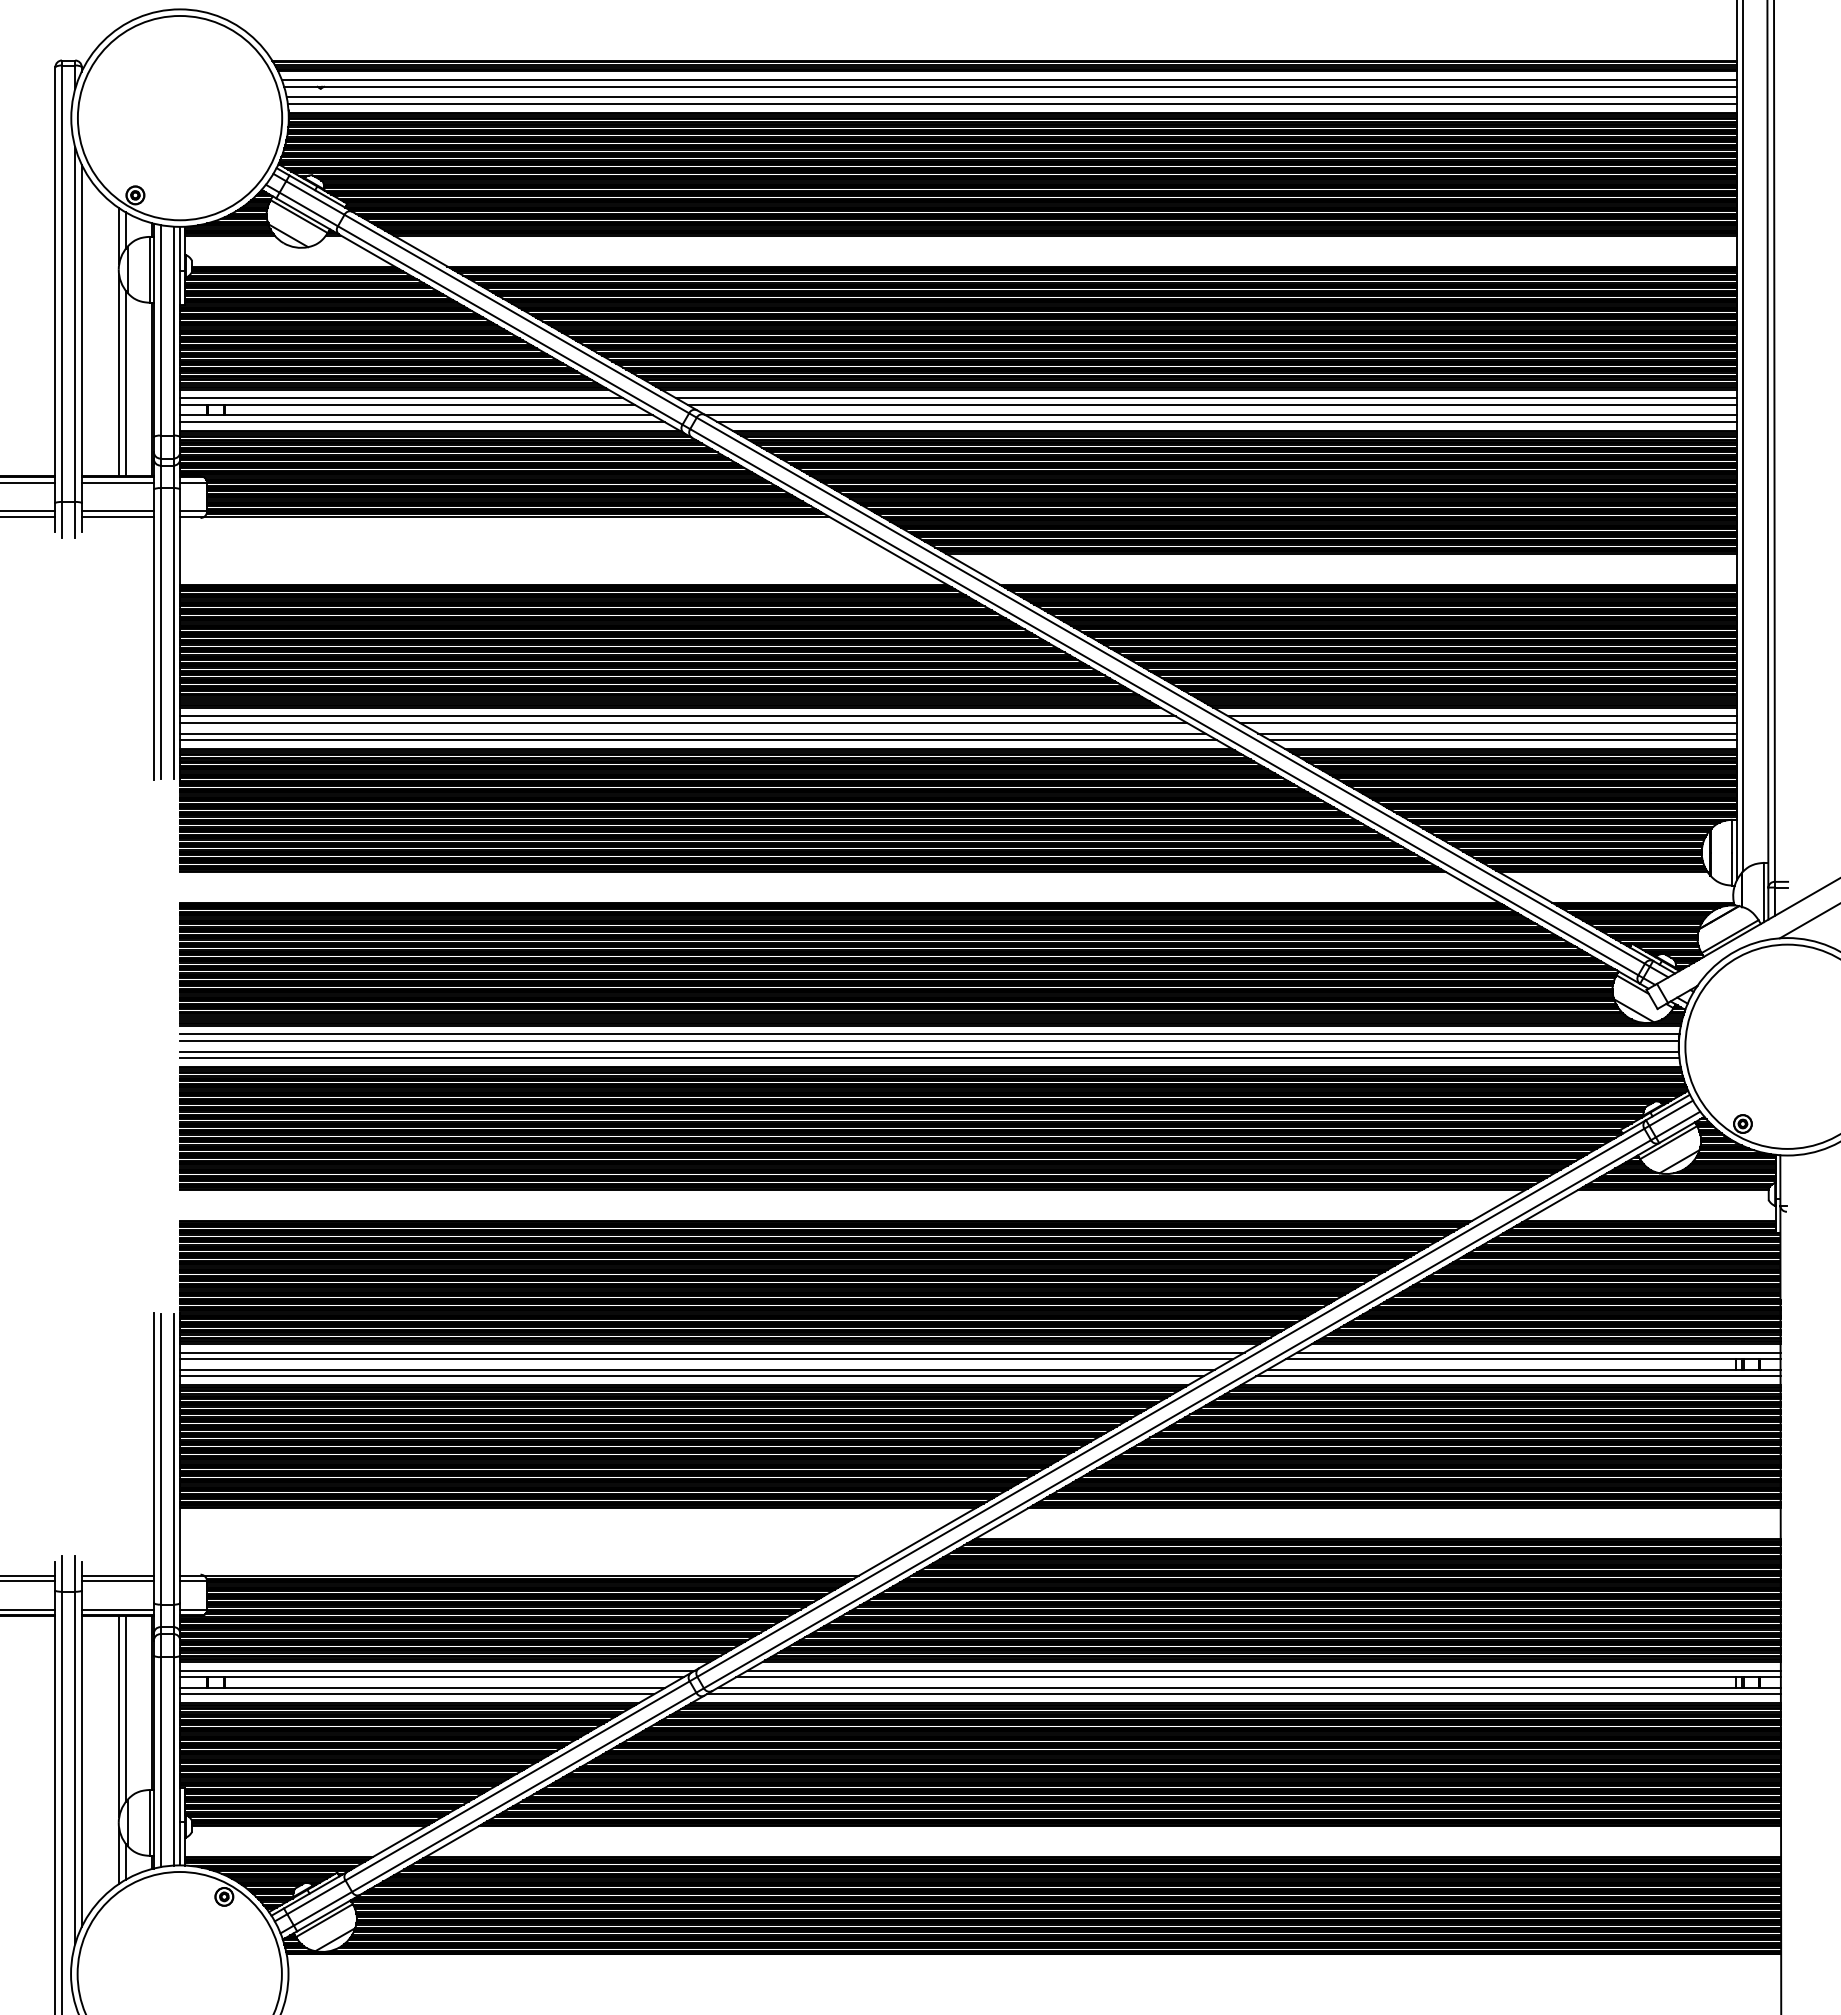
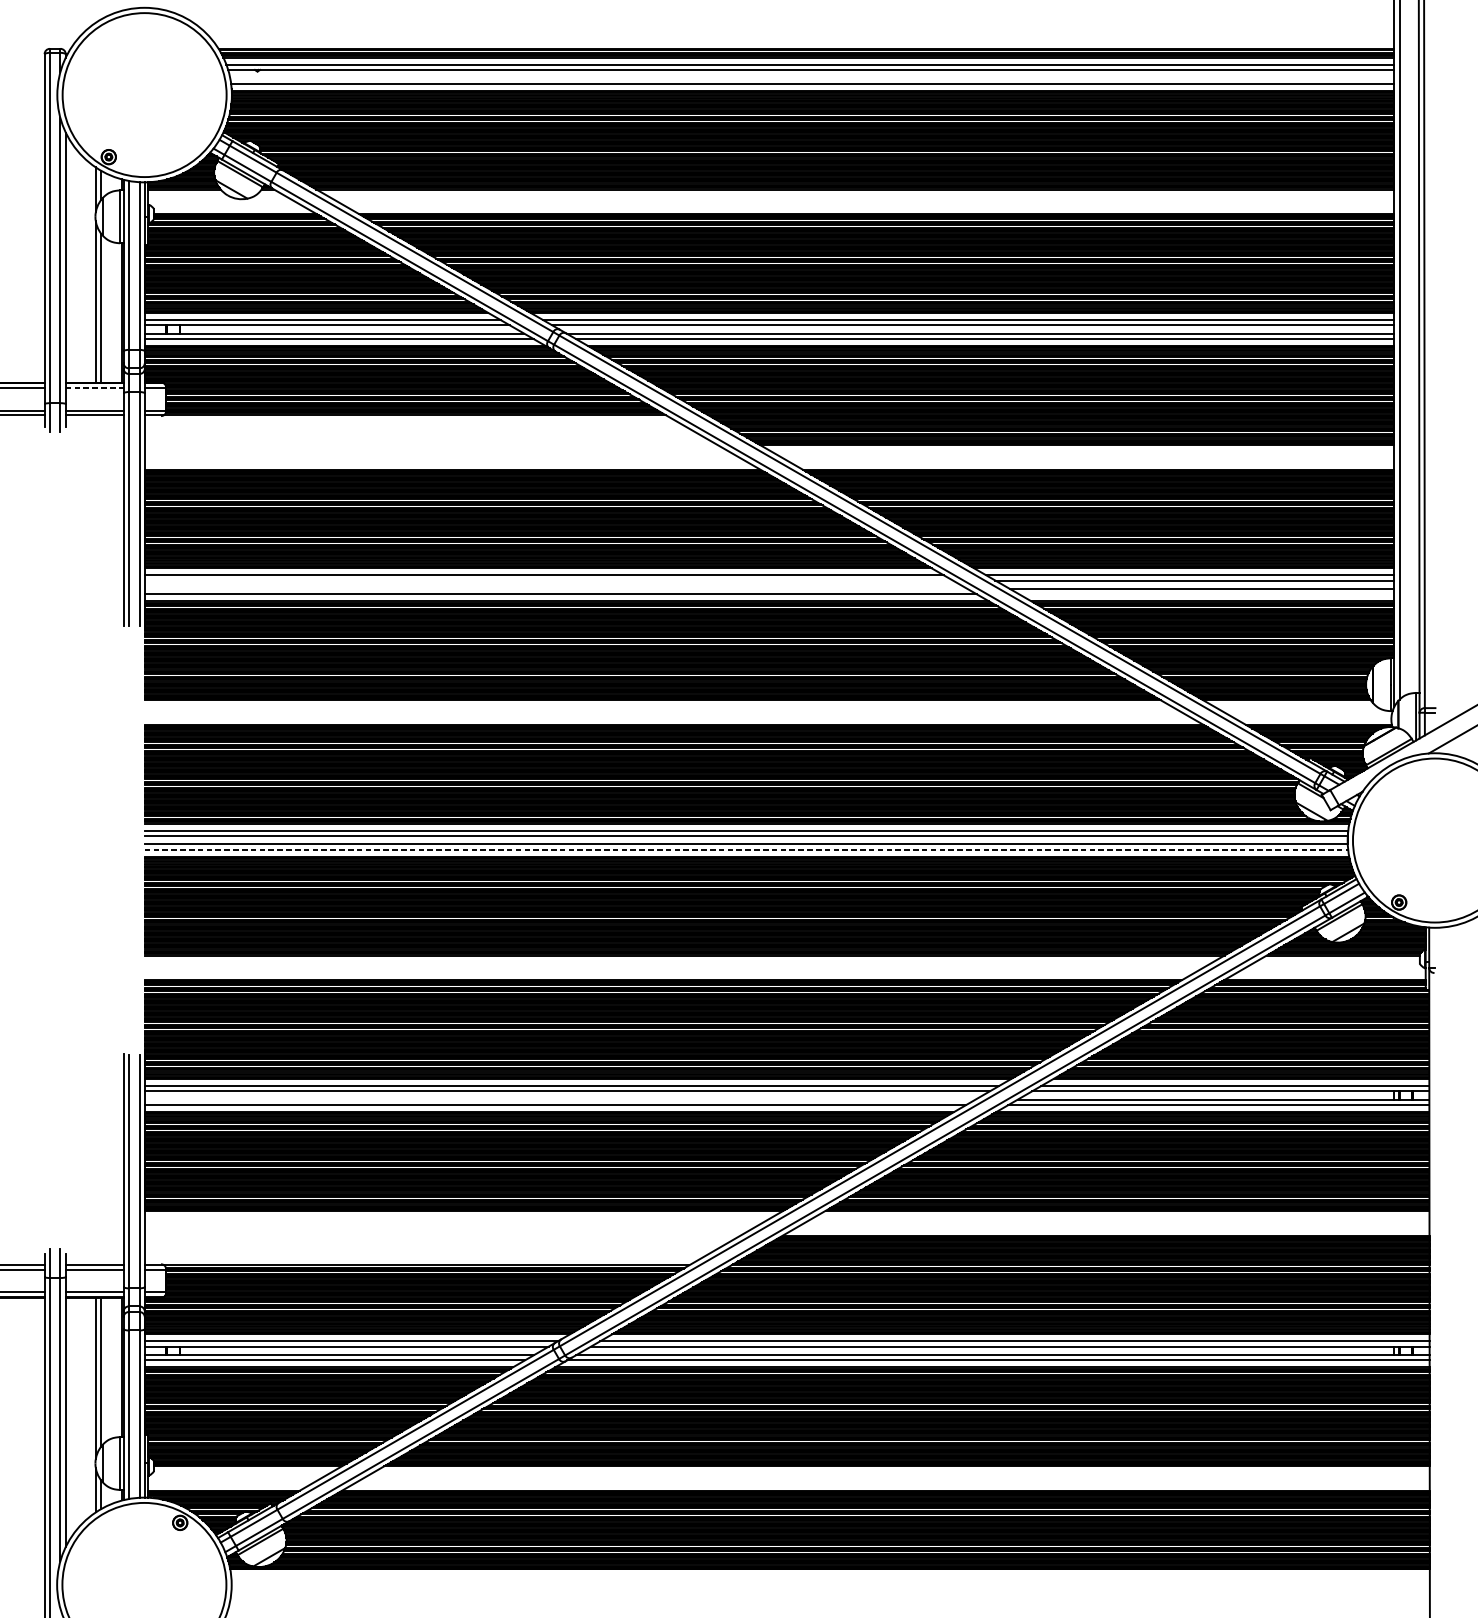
line: (1011, 97) -> (812, 78), removed
line: (118, 482) -> (95, 387), solid -> dashed
line: (683, 722) -> (548, 580), removed
line: (692, 733) -> (555, 589), removed
line: (1502, 740) -> (1206, 594), removed
line: (929, 1058) -> (746, 849), solid -> dashed
line: (697, 1369) -> (559, 1099), removed

